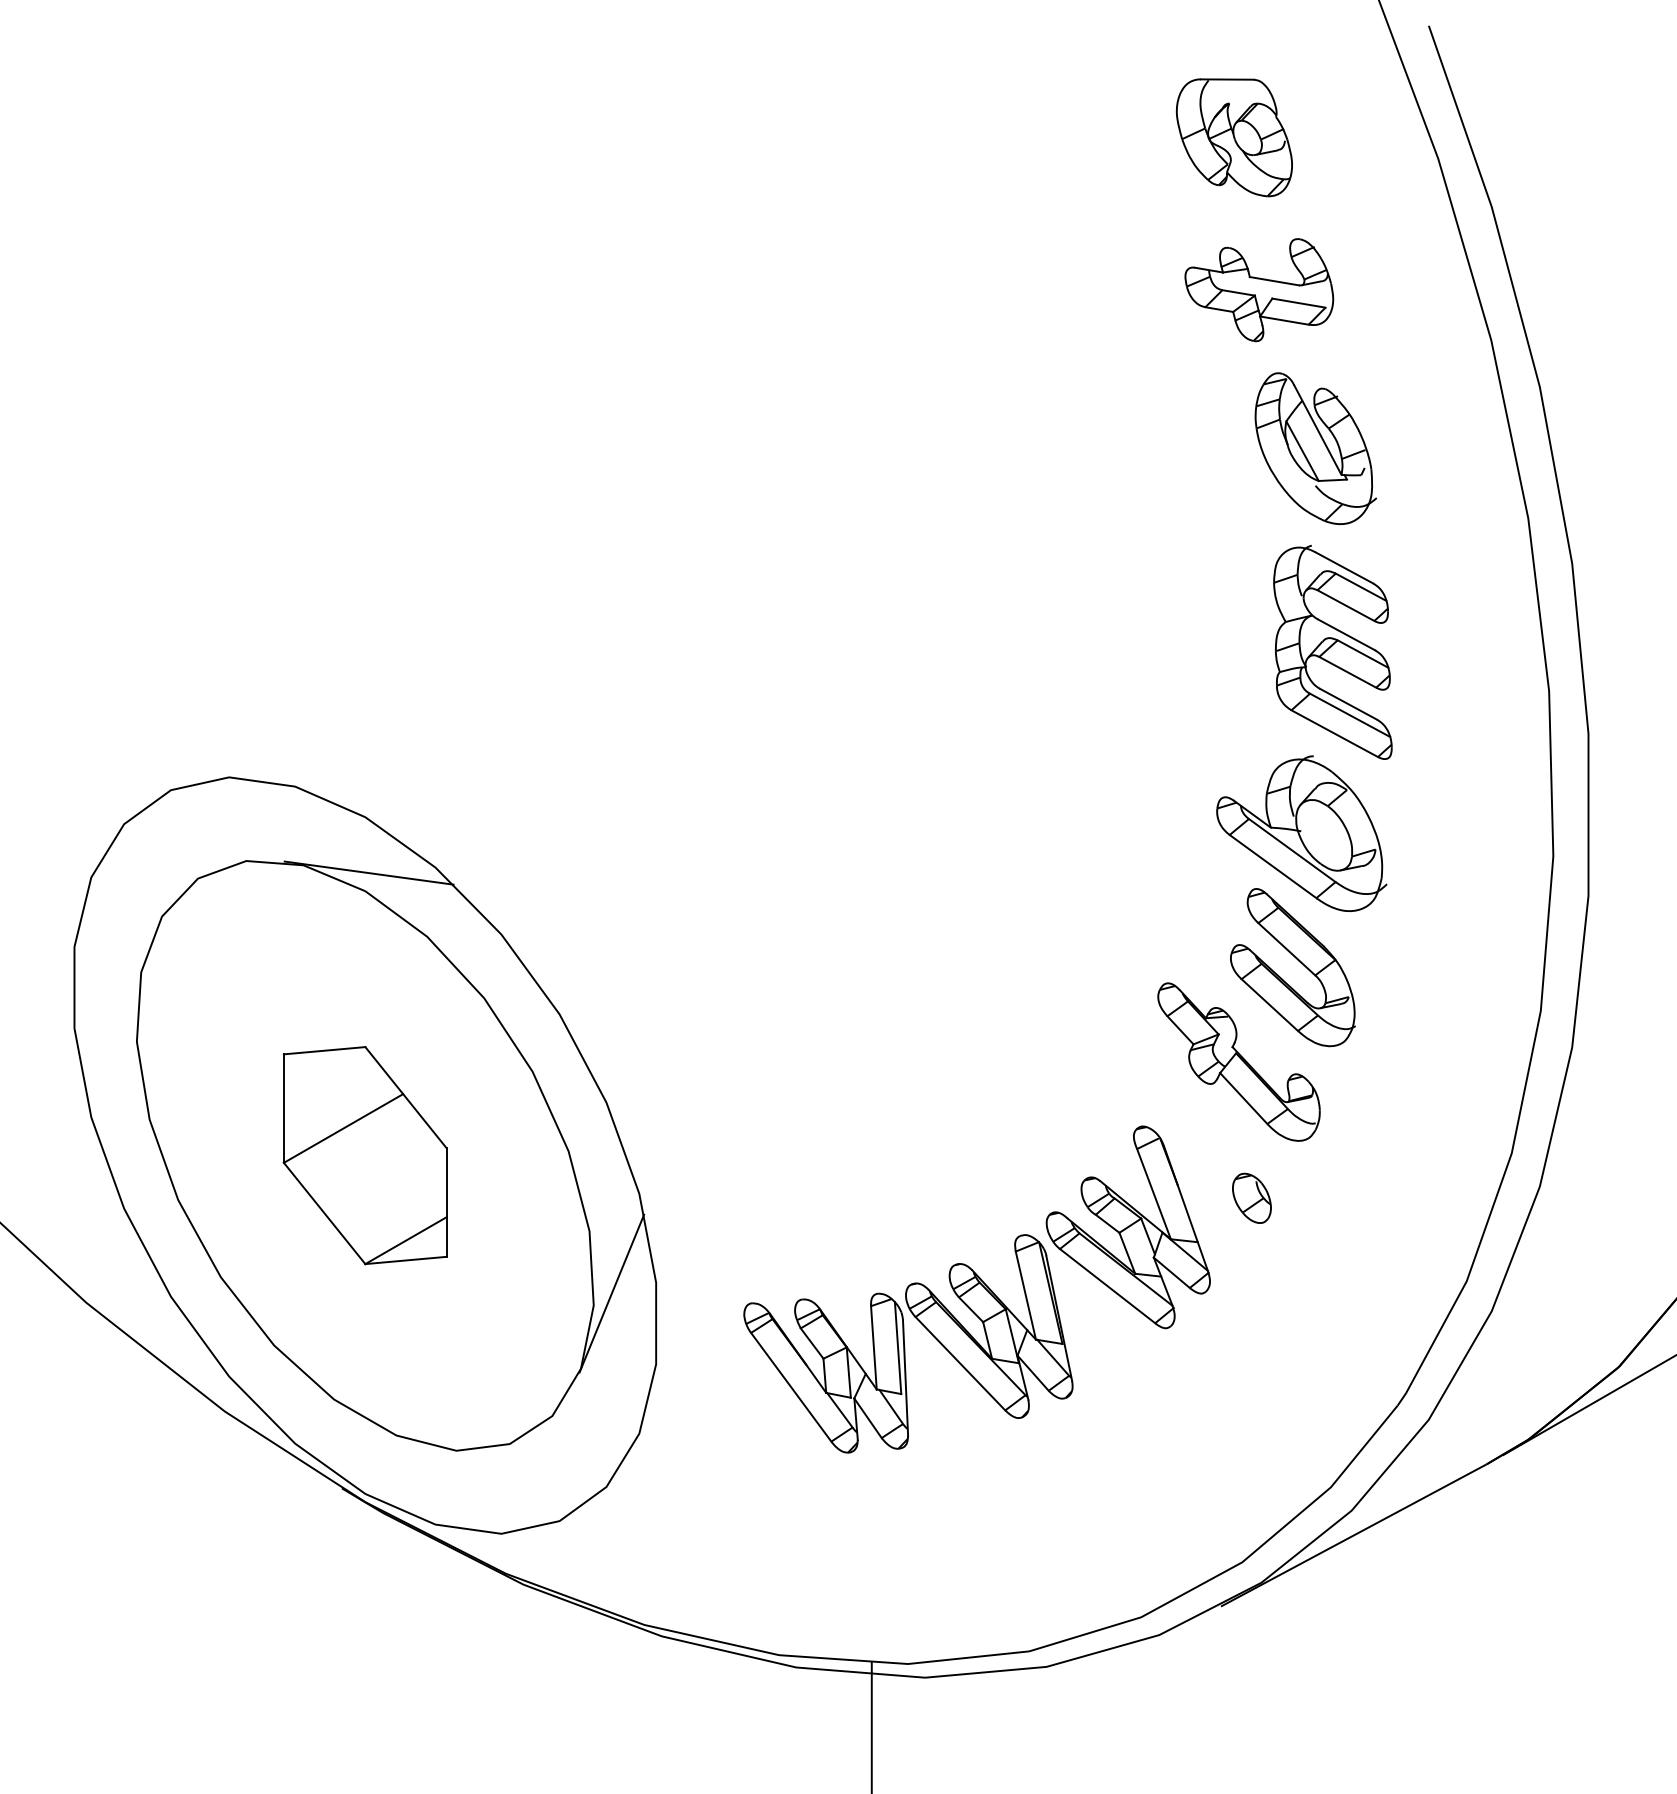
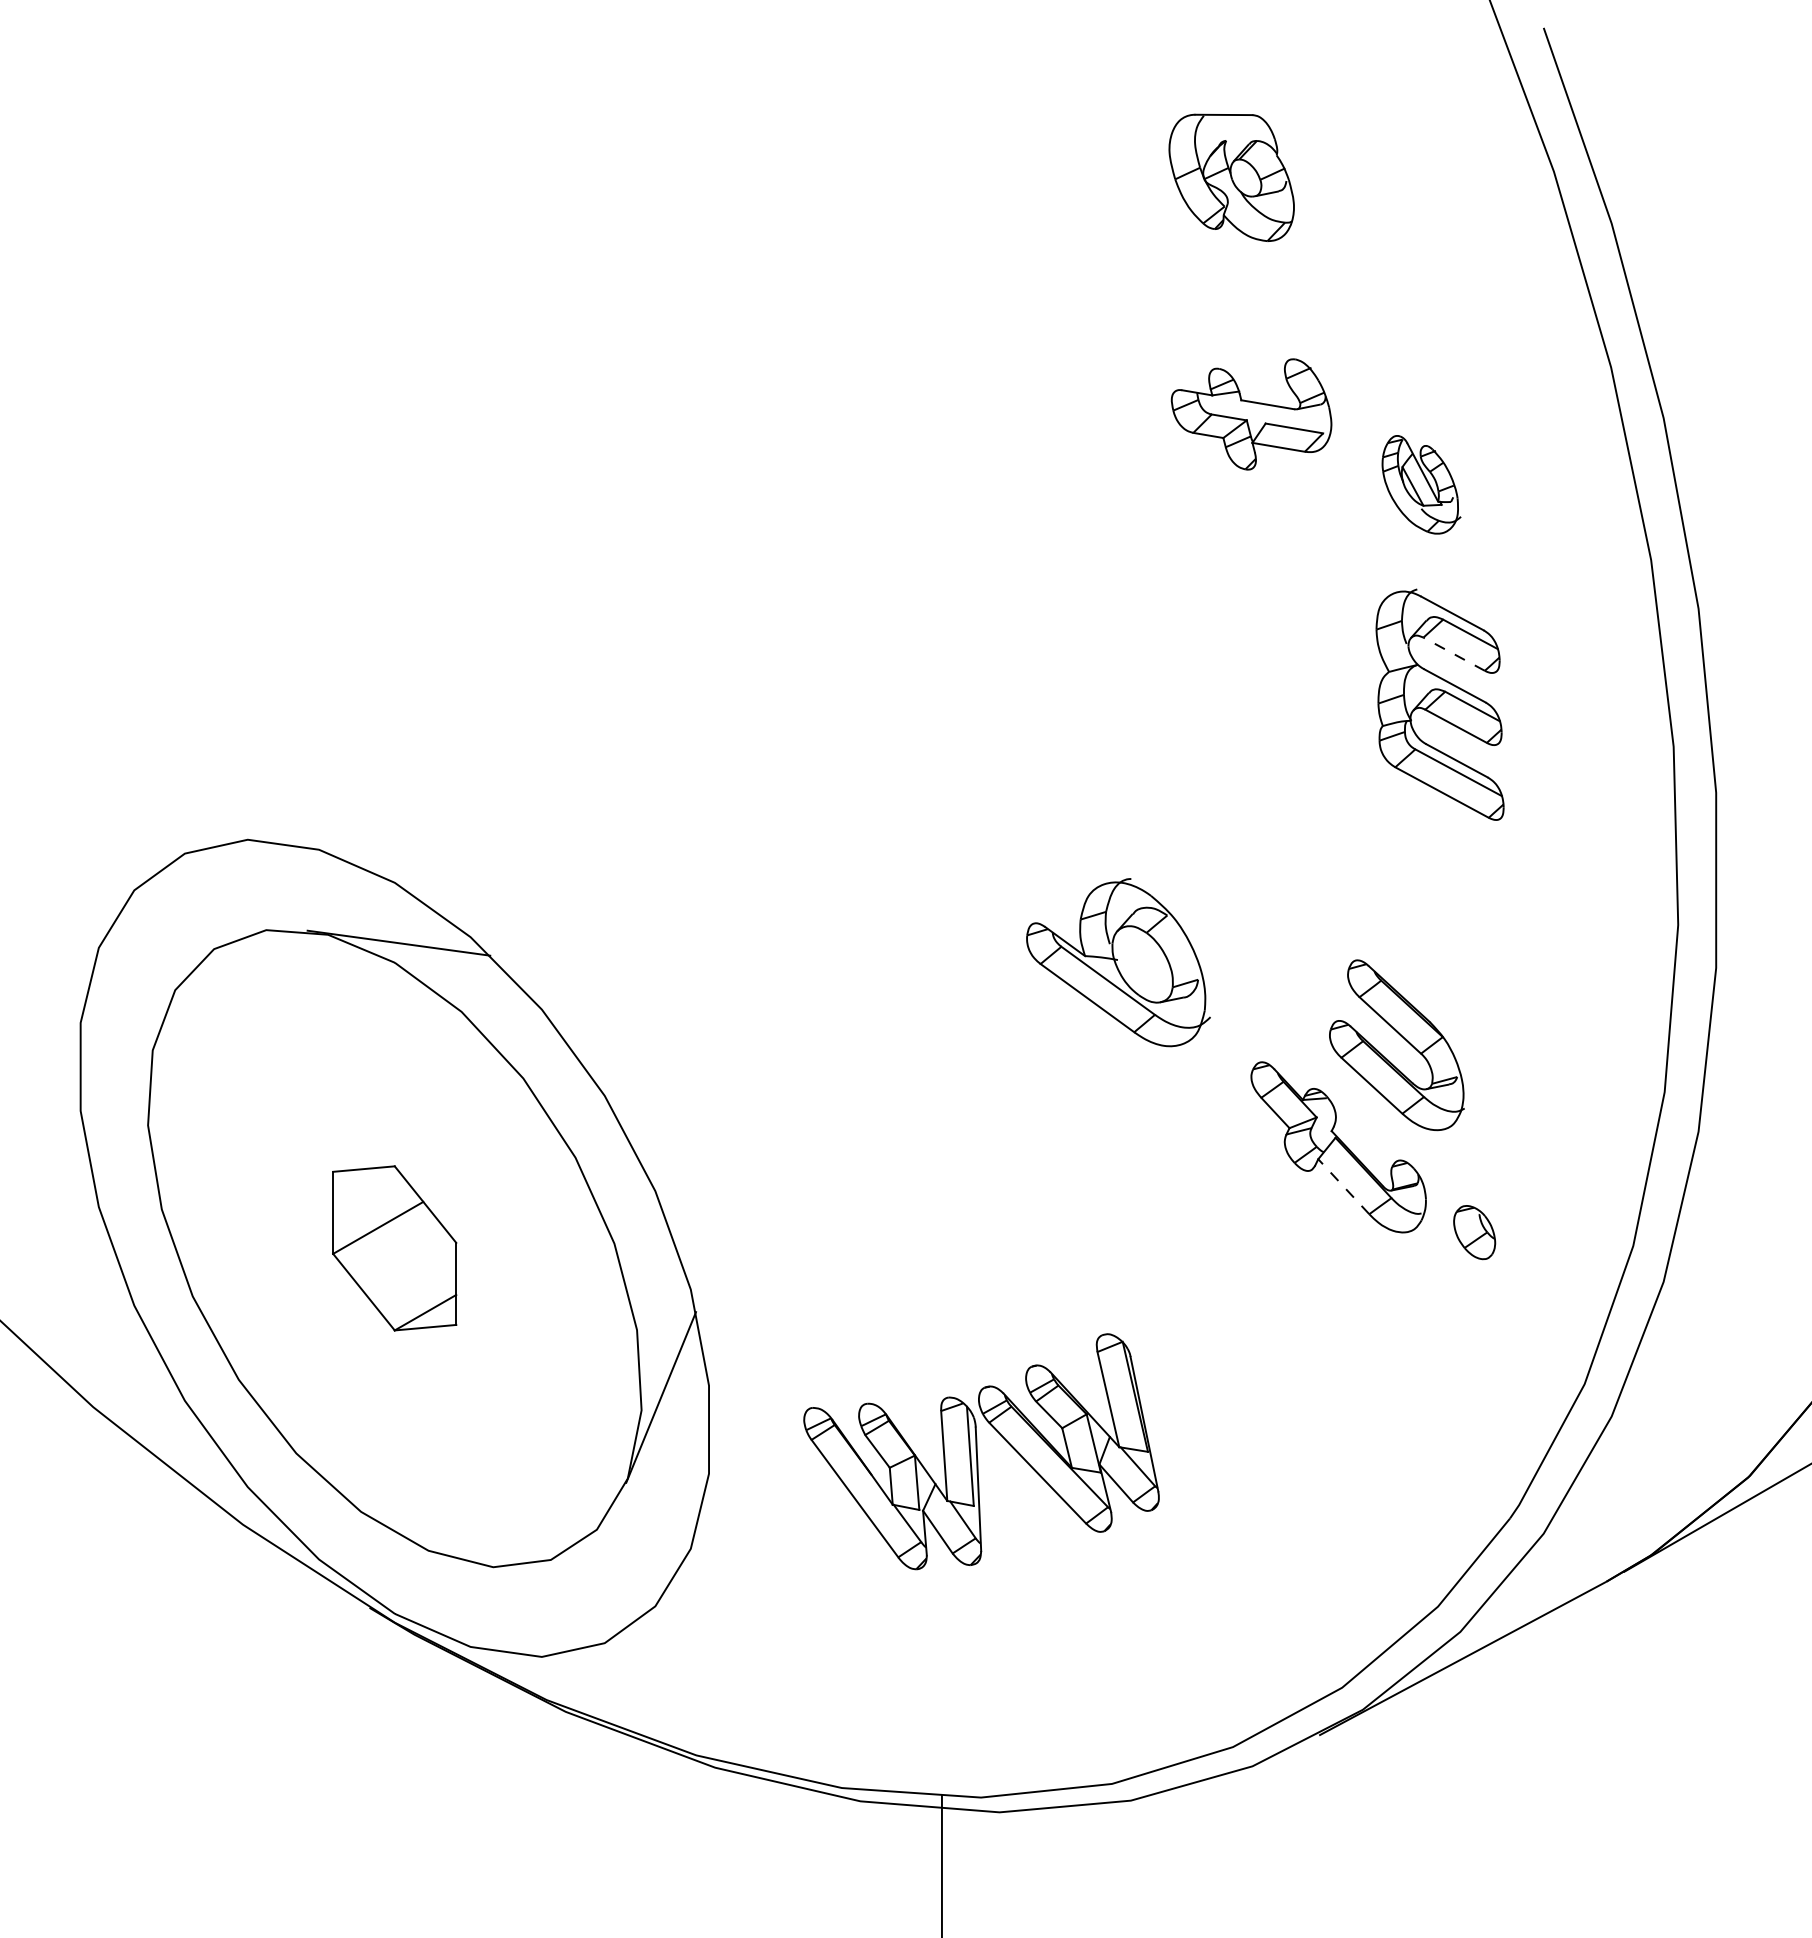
part: (1234, 137) -> (1231, 177), moved
part: (1259, 290) -> (1251, 414), moved
part: (1315, 448) -> (1421, 484), size x0.6
line: (1346, 605) -> (1454, 654), solid -> dashed
part: (1301, 833) -> (1118, 962), moved
line: (1243, 1098) -> (1343, 1186), solid -> dashed
part: (365, 1155) -> (394, 1248), size x0.7
part: (1251, 1198) -> (1474, 1232), moved
part: (1128, 1227) -> (1219, 1325), removed

